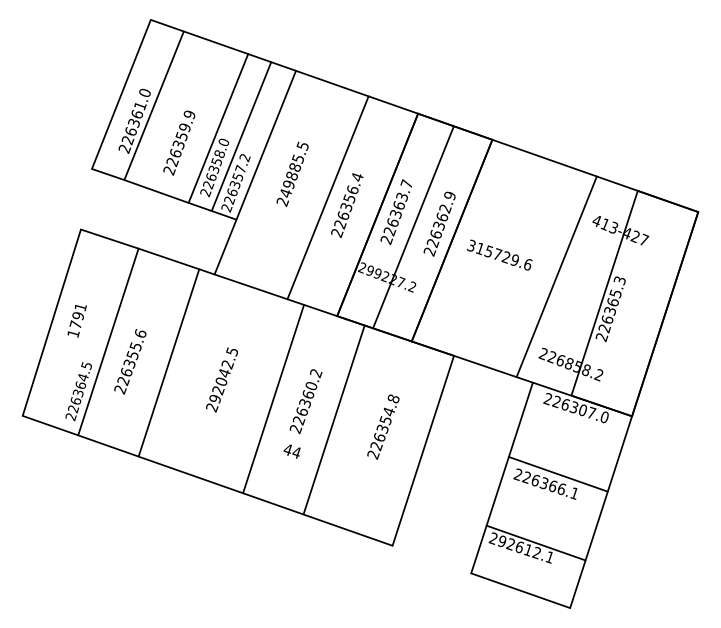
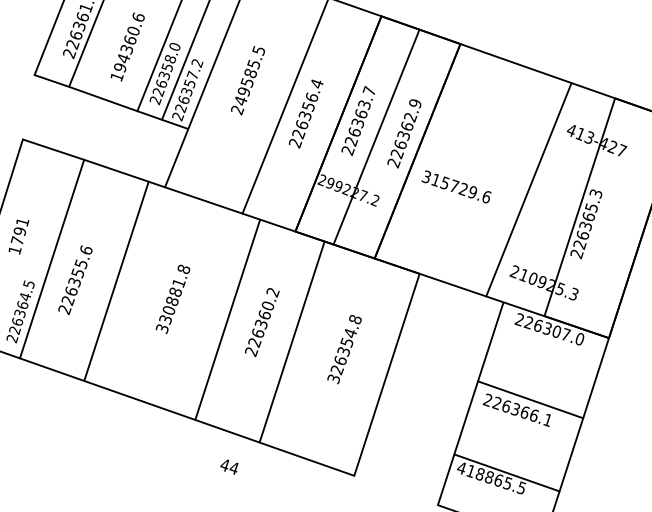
text: (179, 142) -> (127, 46), 226359.9 -> 194360.6
text: (291, 175) -> (246, 82), 249885.5 -> 249585.5
text: (499, 254) -> (456, 186), moved
text: (575, 366) -> (548, 285), 226858.2 -> 210925.3
text: (222, 379) -> (173, 298), 292042.5 -> 330881.8
text: (291, 451) -> (228, 467), moved
text: (373, 454) -> (334, 378), 226354.8 -> 326354.8
text: (521, 547) -> (491, 477), 292612.1 -> 418865.5

